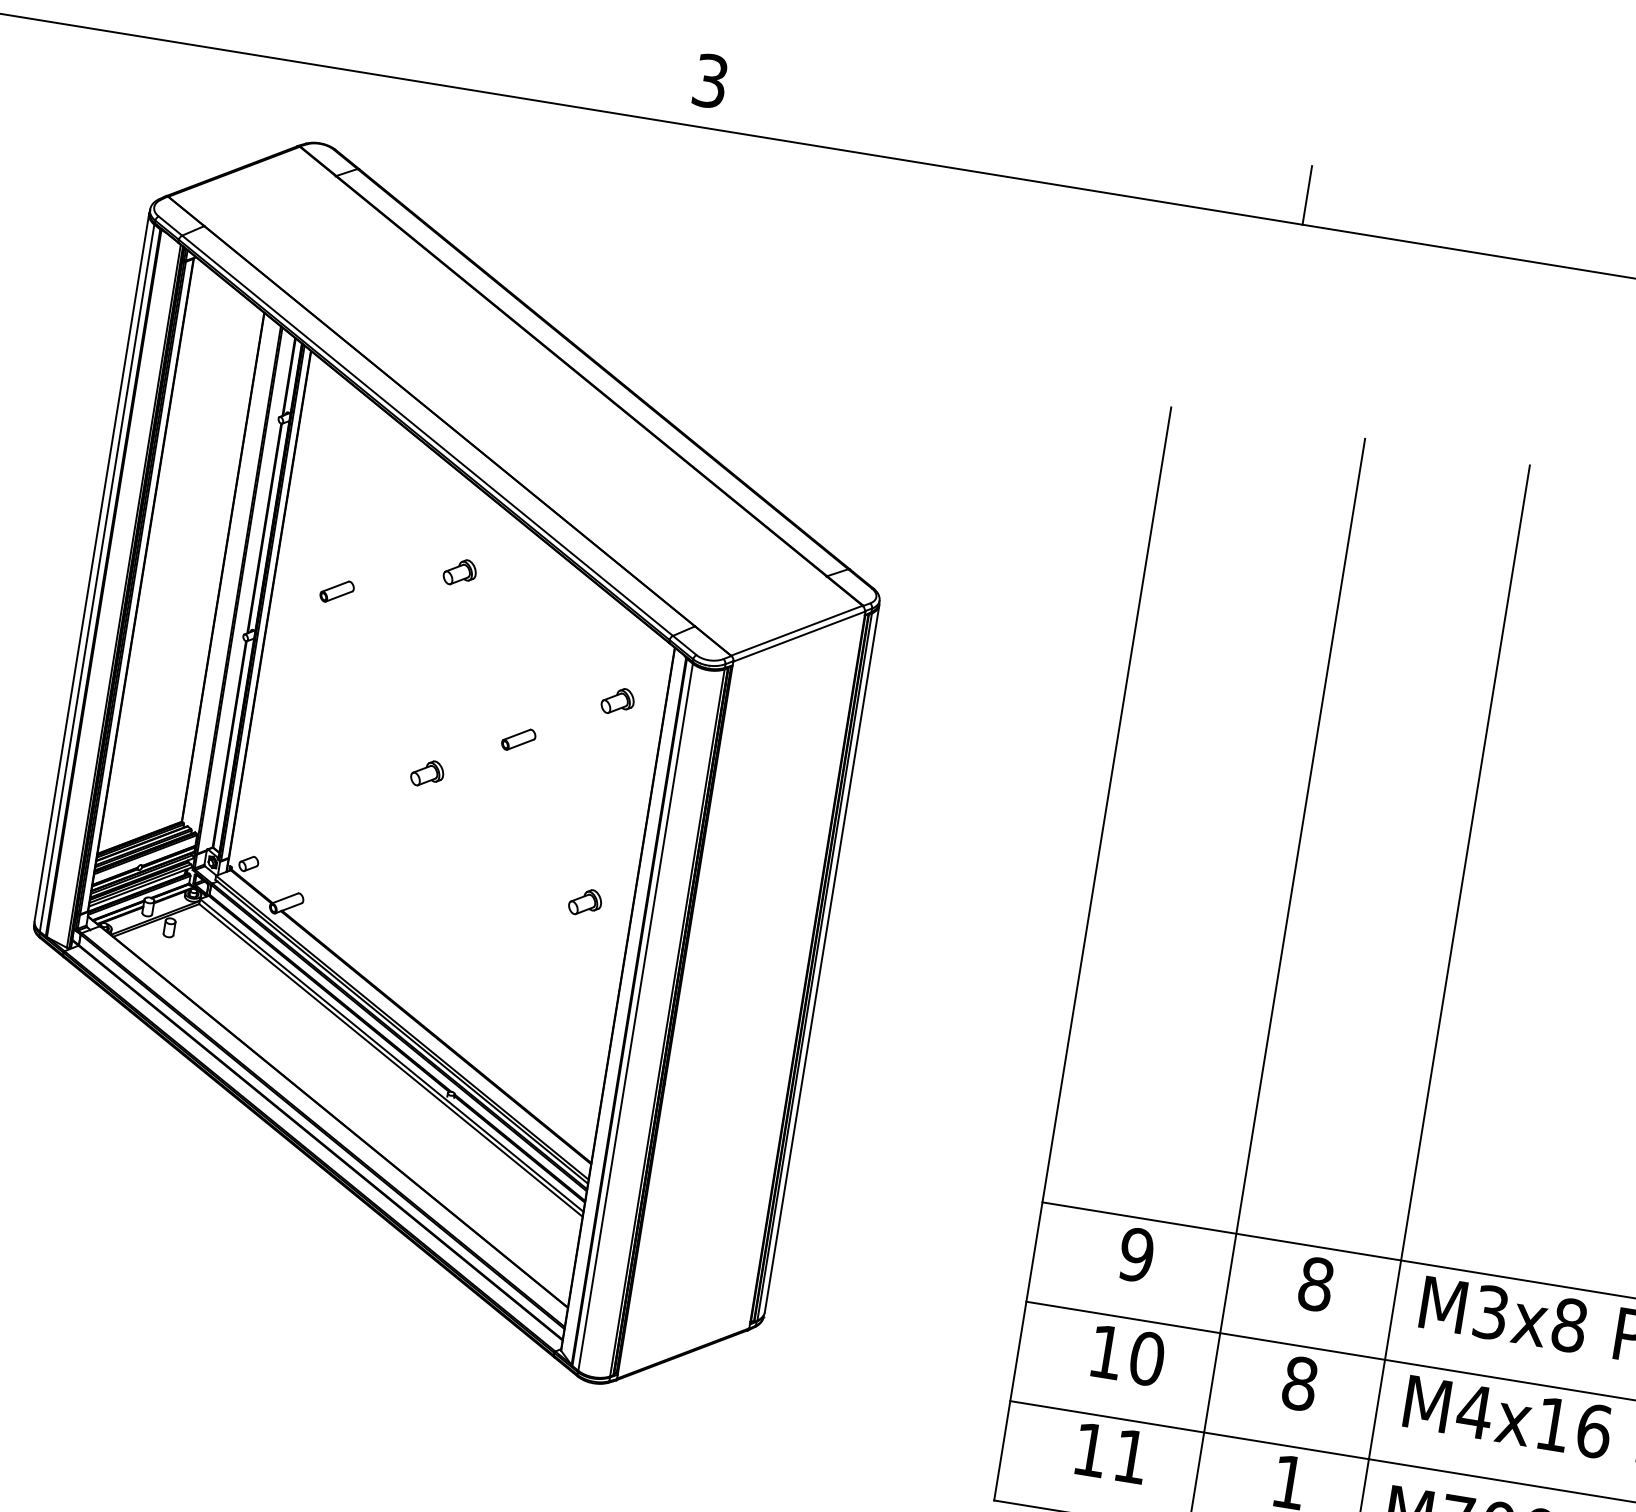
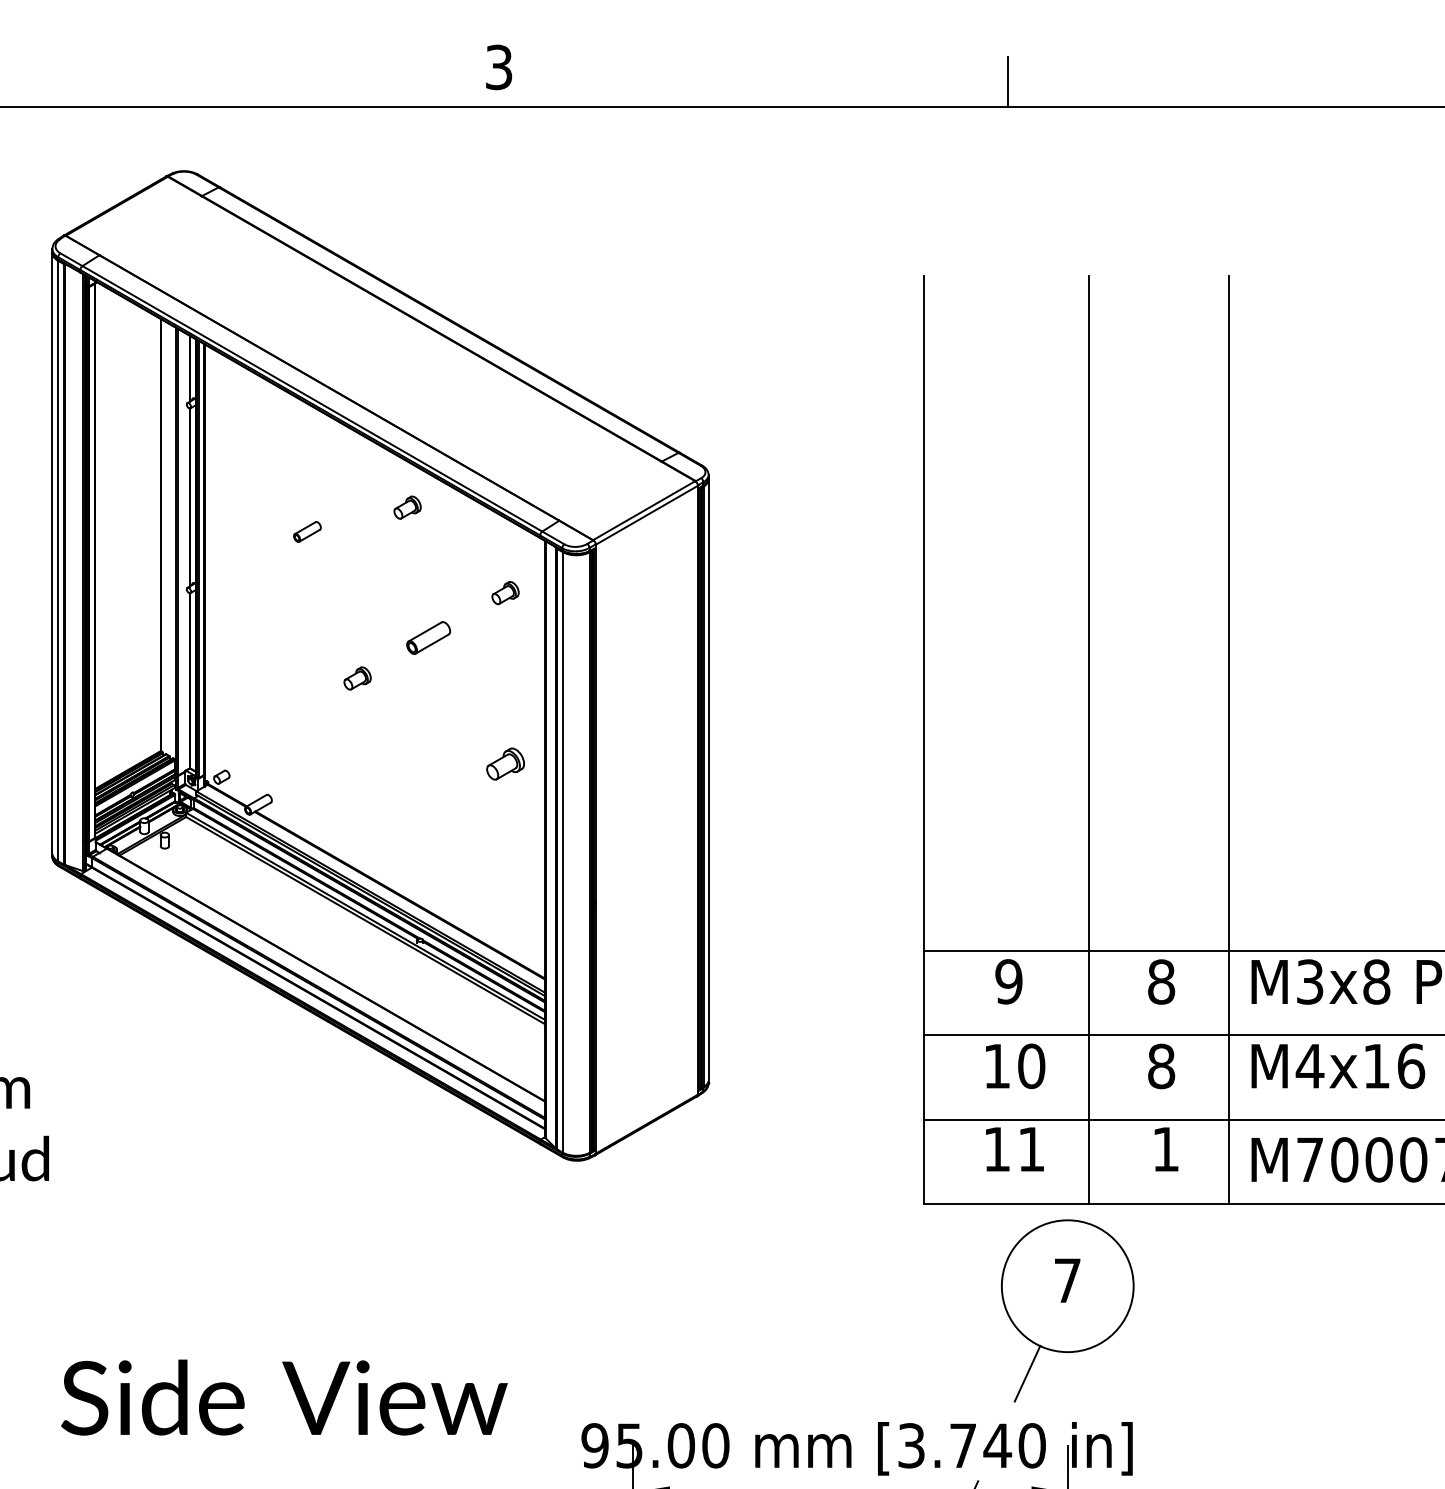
part: (459, 572) -> (407, 507), moved
part: (337, 591) -> (307, 531), moved
part: (518, 740) -> (428, 638), size x1.6
part: (585, 901) -> (505, 763), size x1.4

